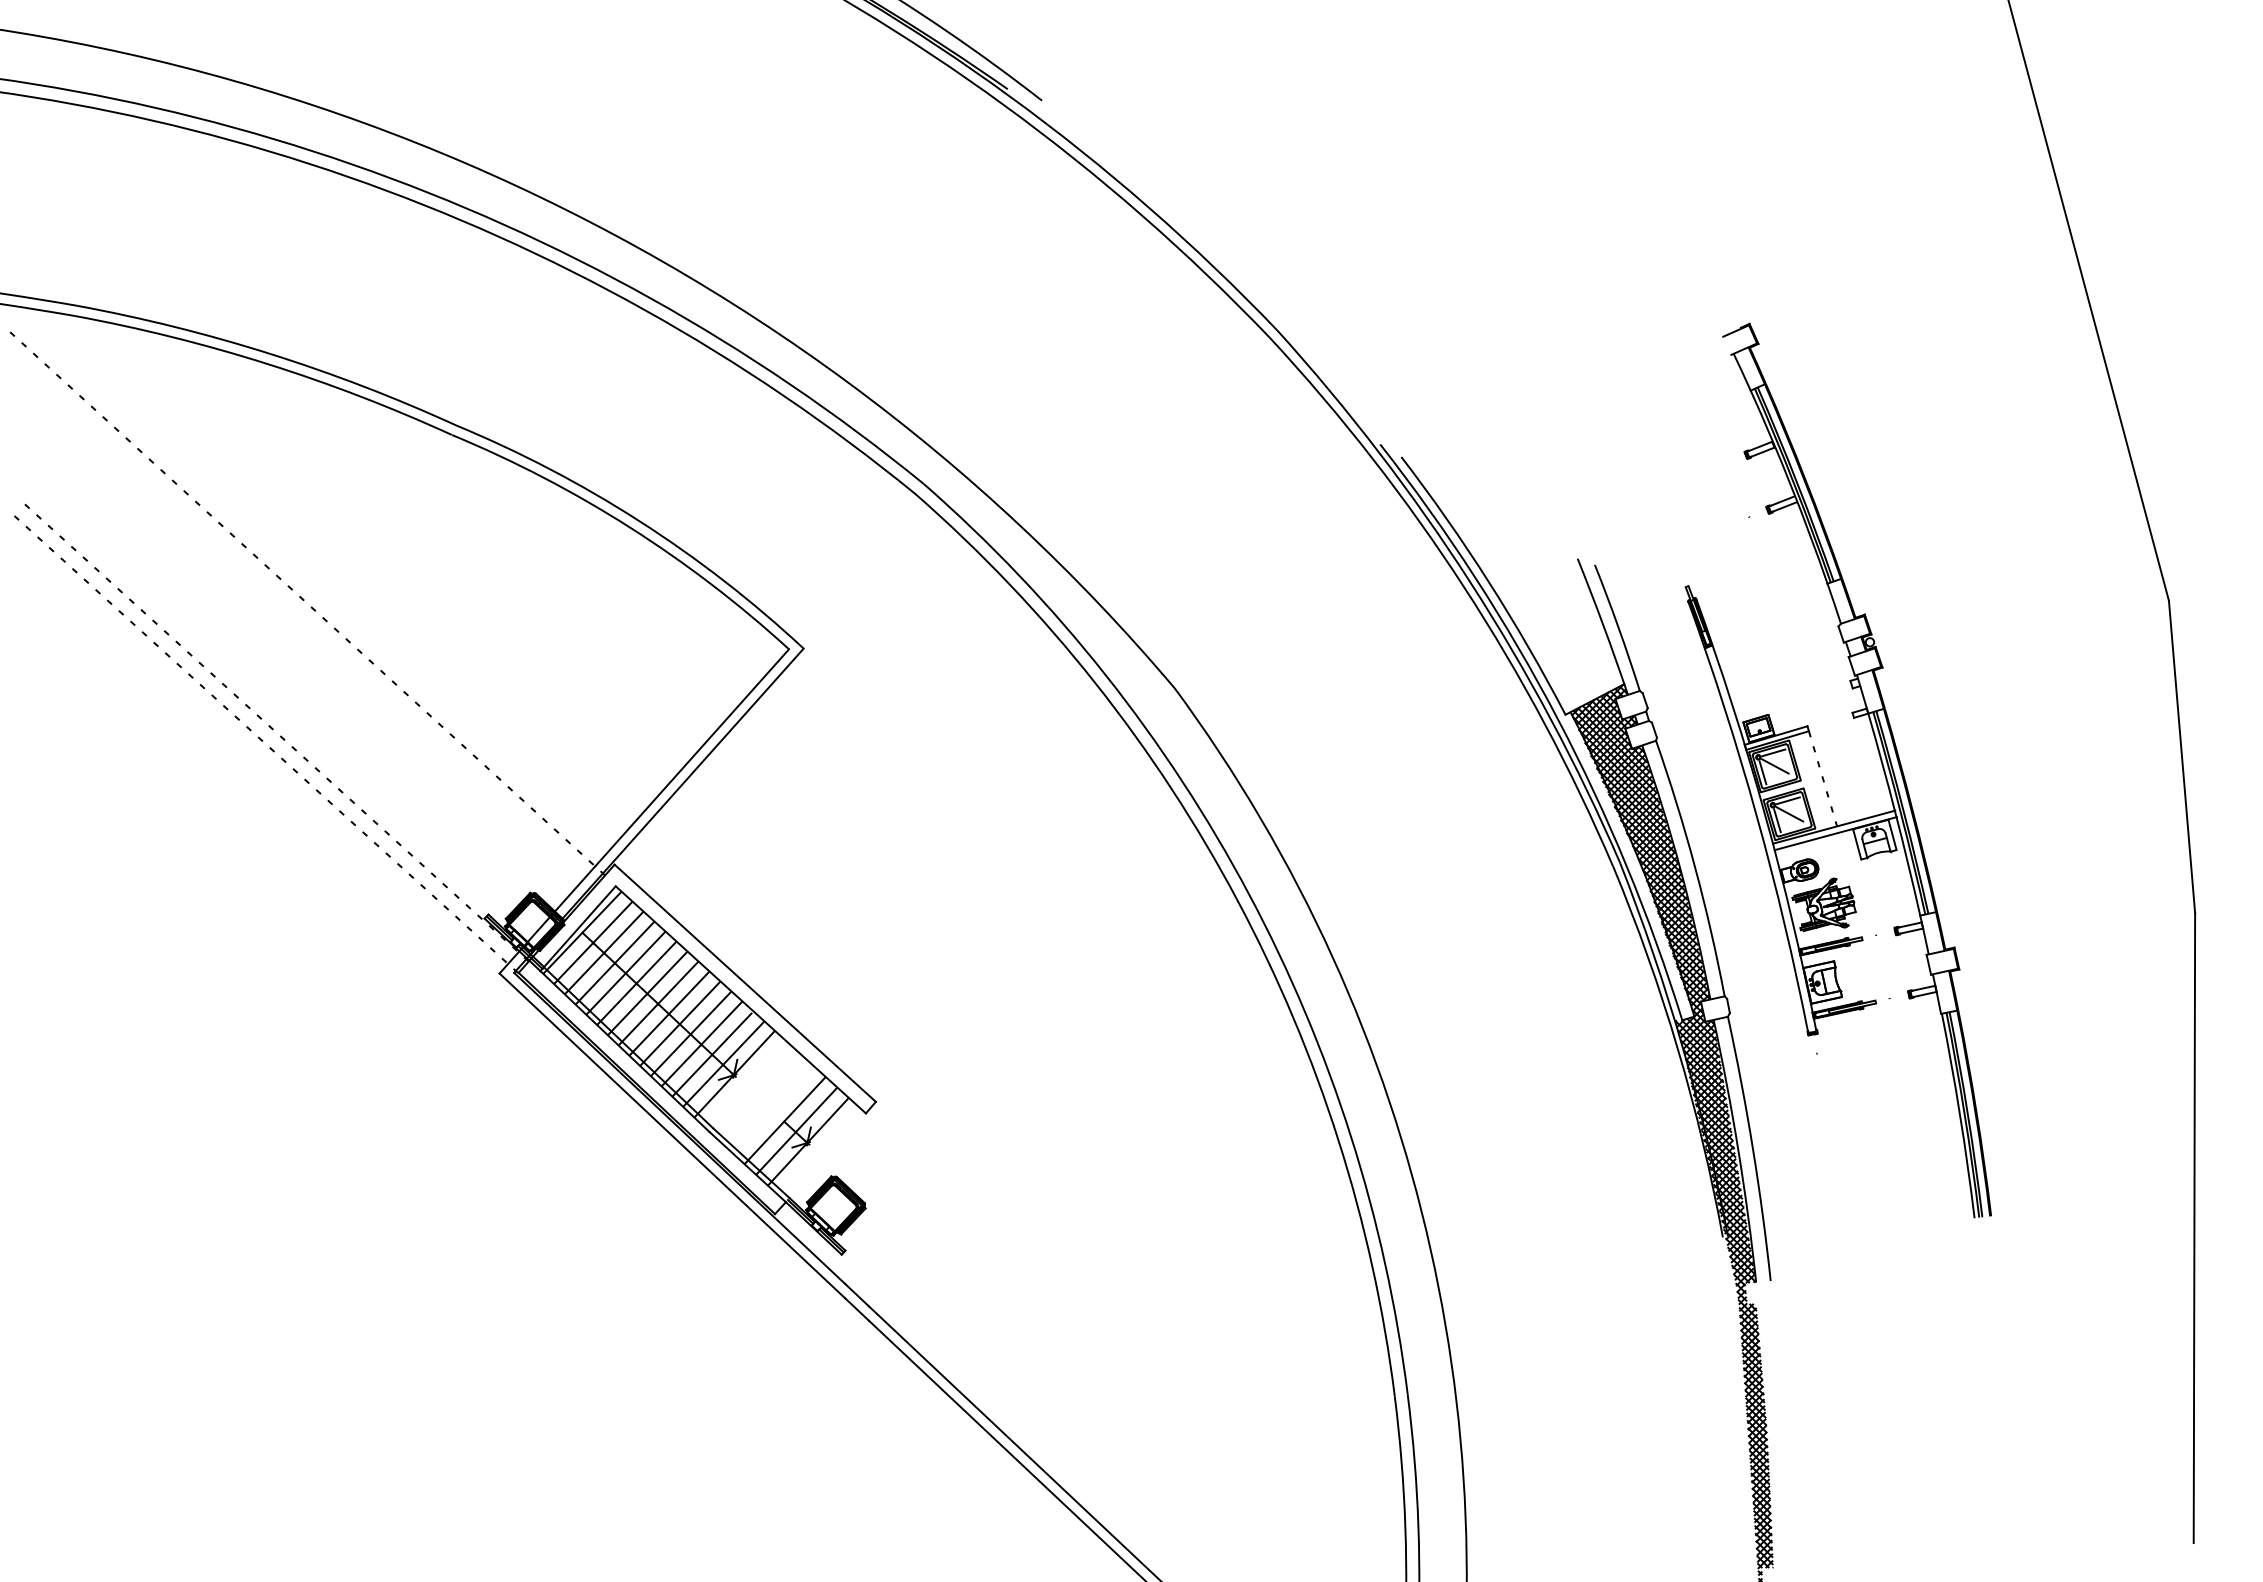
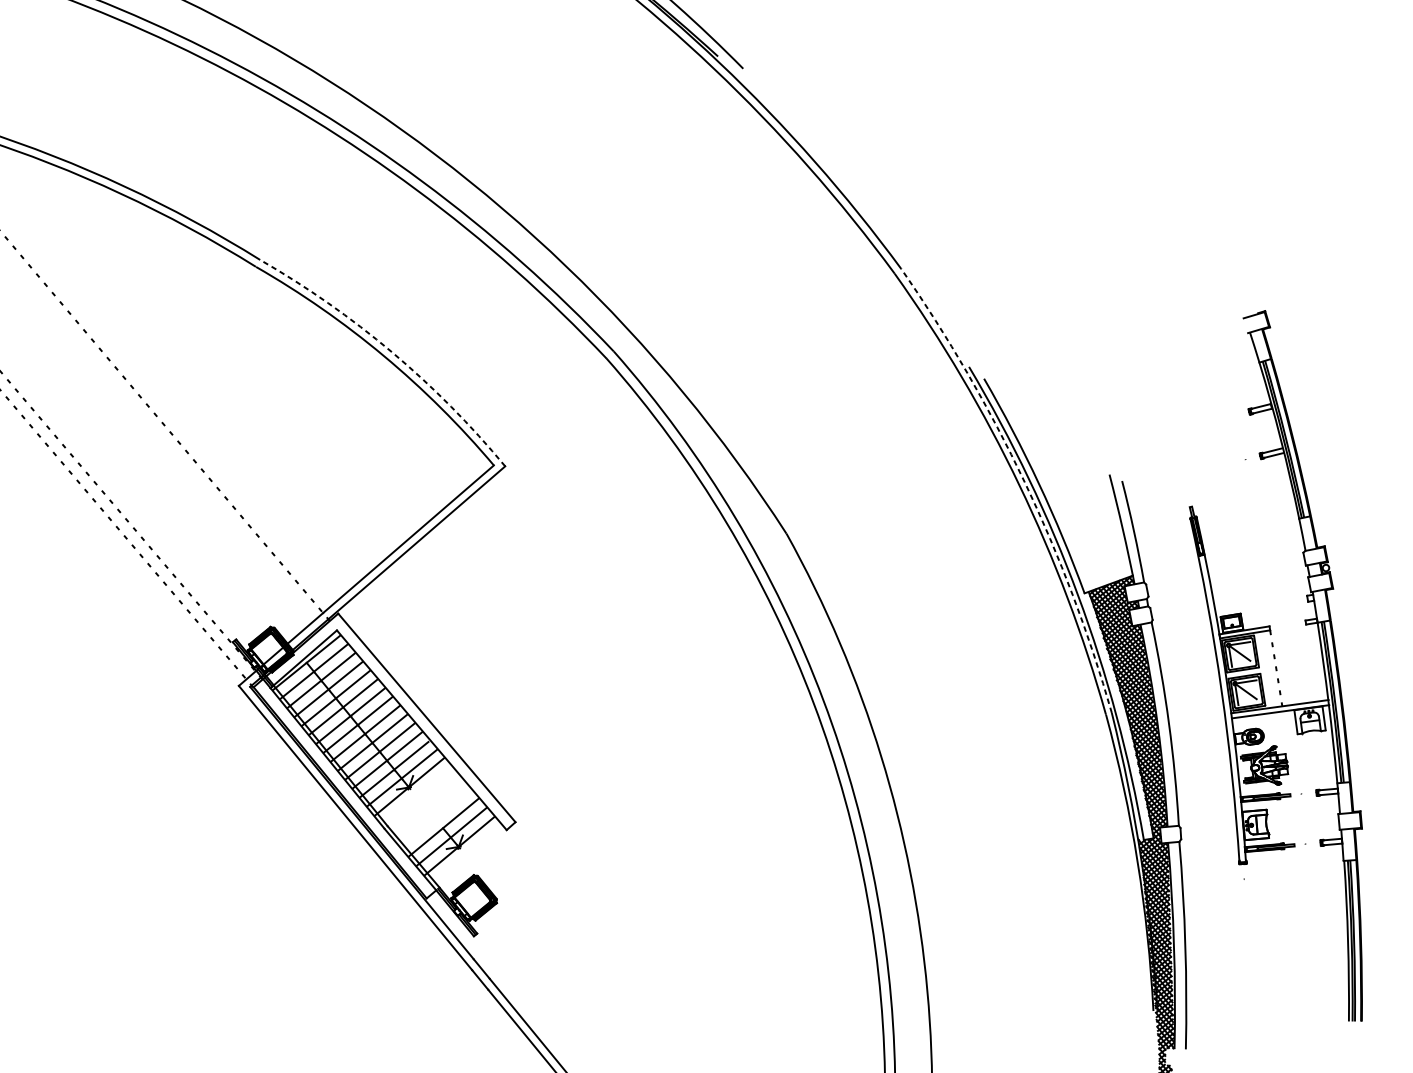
arc: (639, 521) -> (391, 352), solid -> dashed
arc: (1470, 582) -> (1024, 482), solid -> dashed

